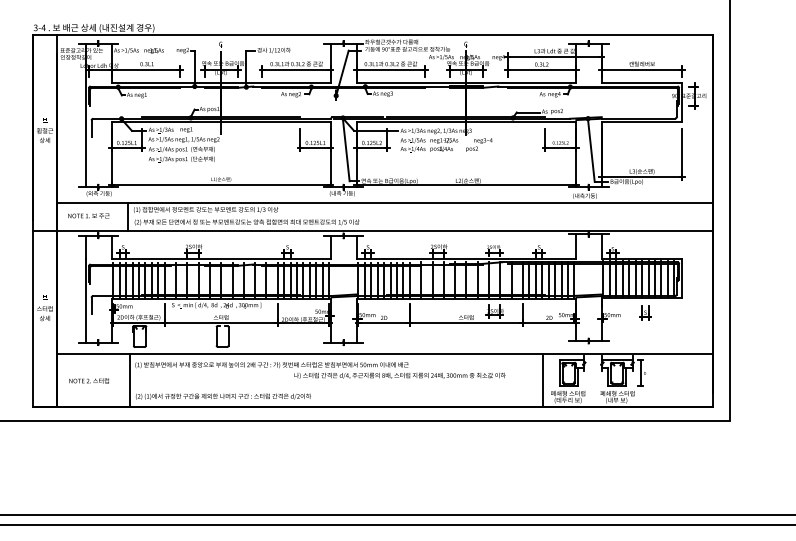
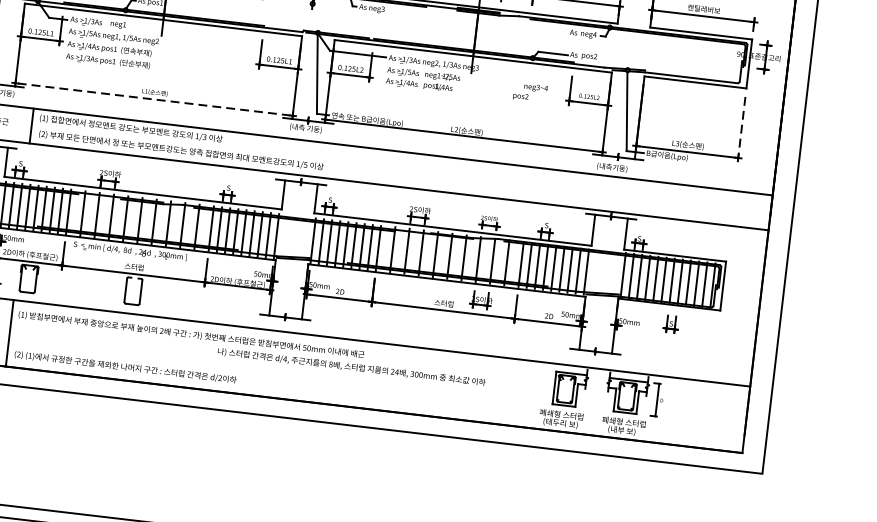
text: (479, 144) -> (530, 91), moved
line: (682, 154) -> (741, 129), solid -> dashed
line: (221, 184) -> (154, 98), solid -> dashed
line: (542, 380) -> (531, 394), removed

